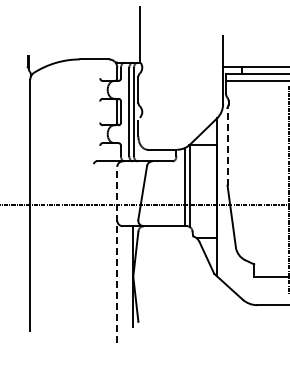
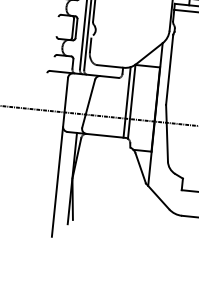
line: (227, 146) -> (169, 69), dashed -> solid
line: (117, 254) -> (60, 157), dashed -> solid

